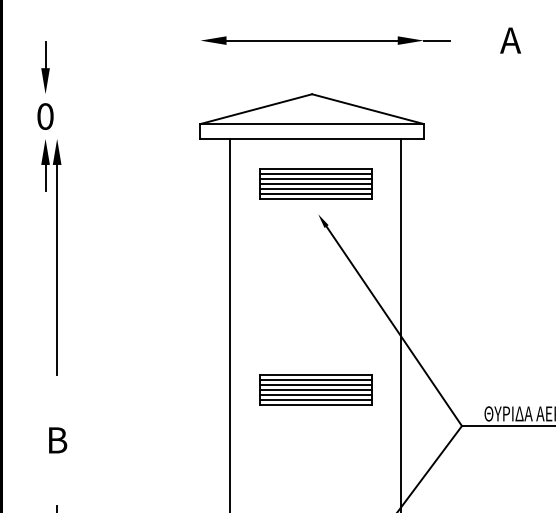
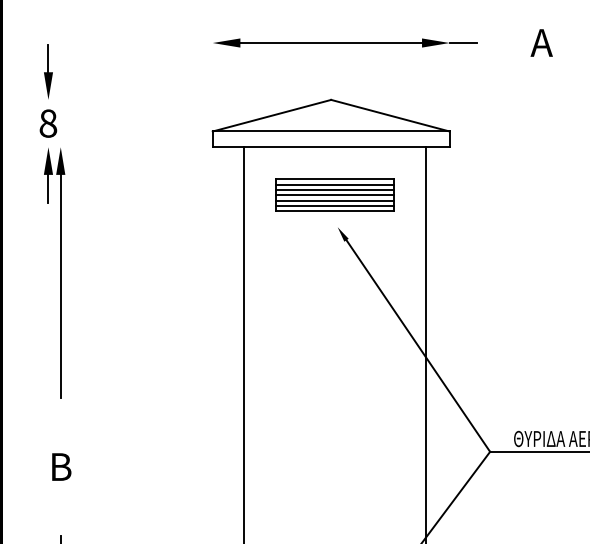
text: (45, 116) -> (48, 123), 0 -> 8
part: (315, 388) -> (334, 412), removed

